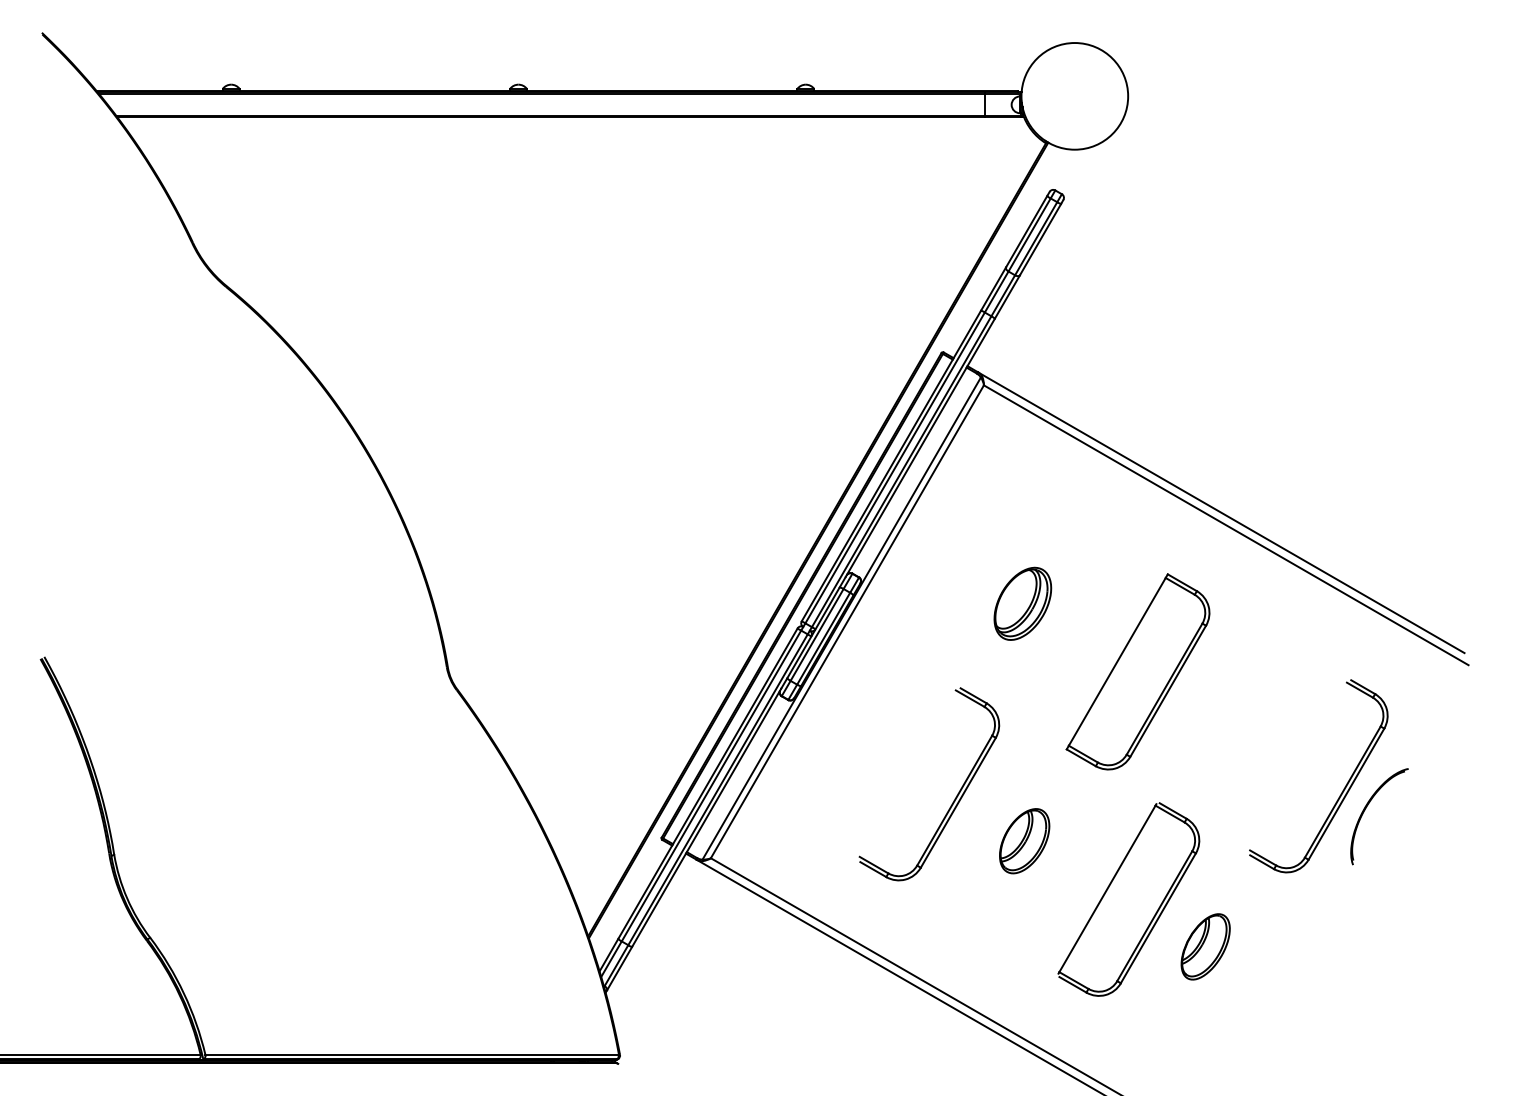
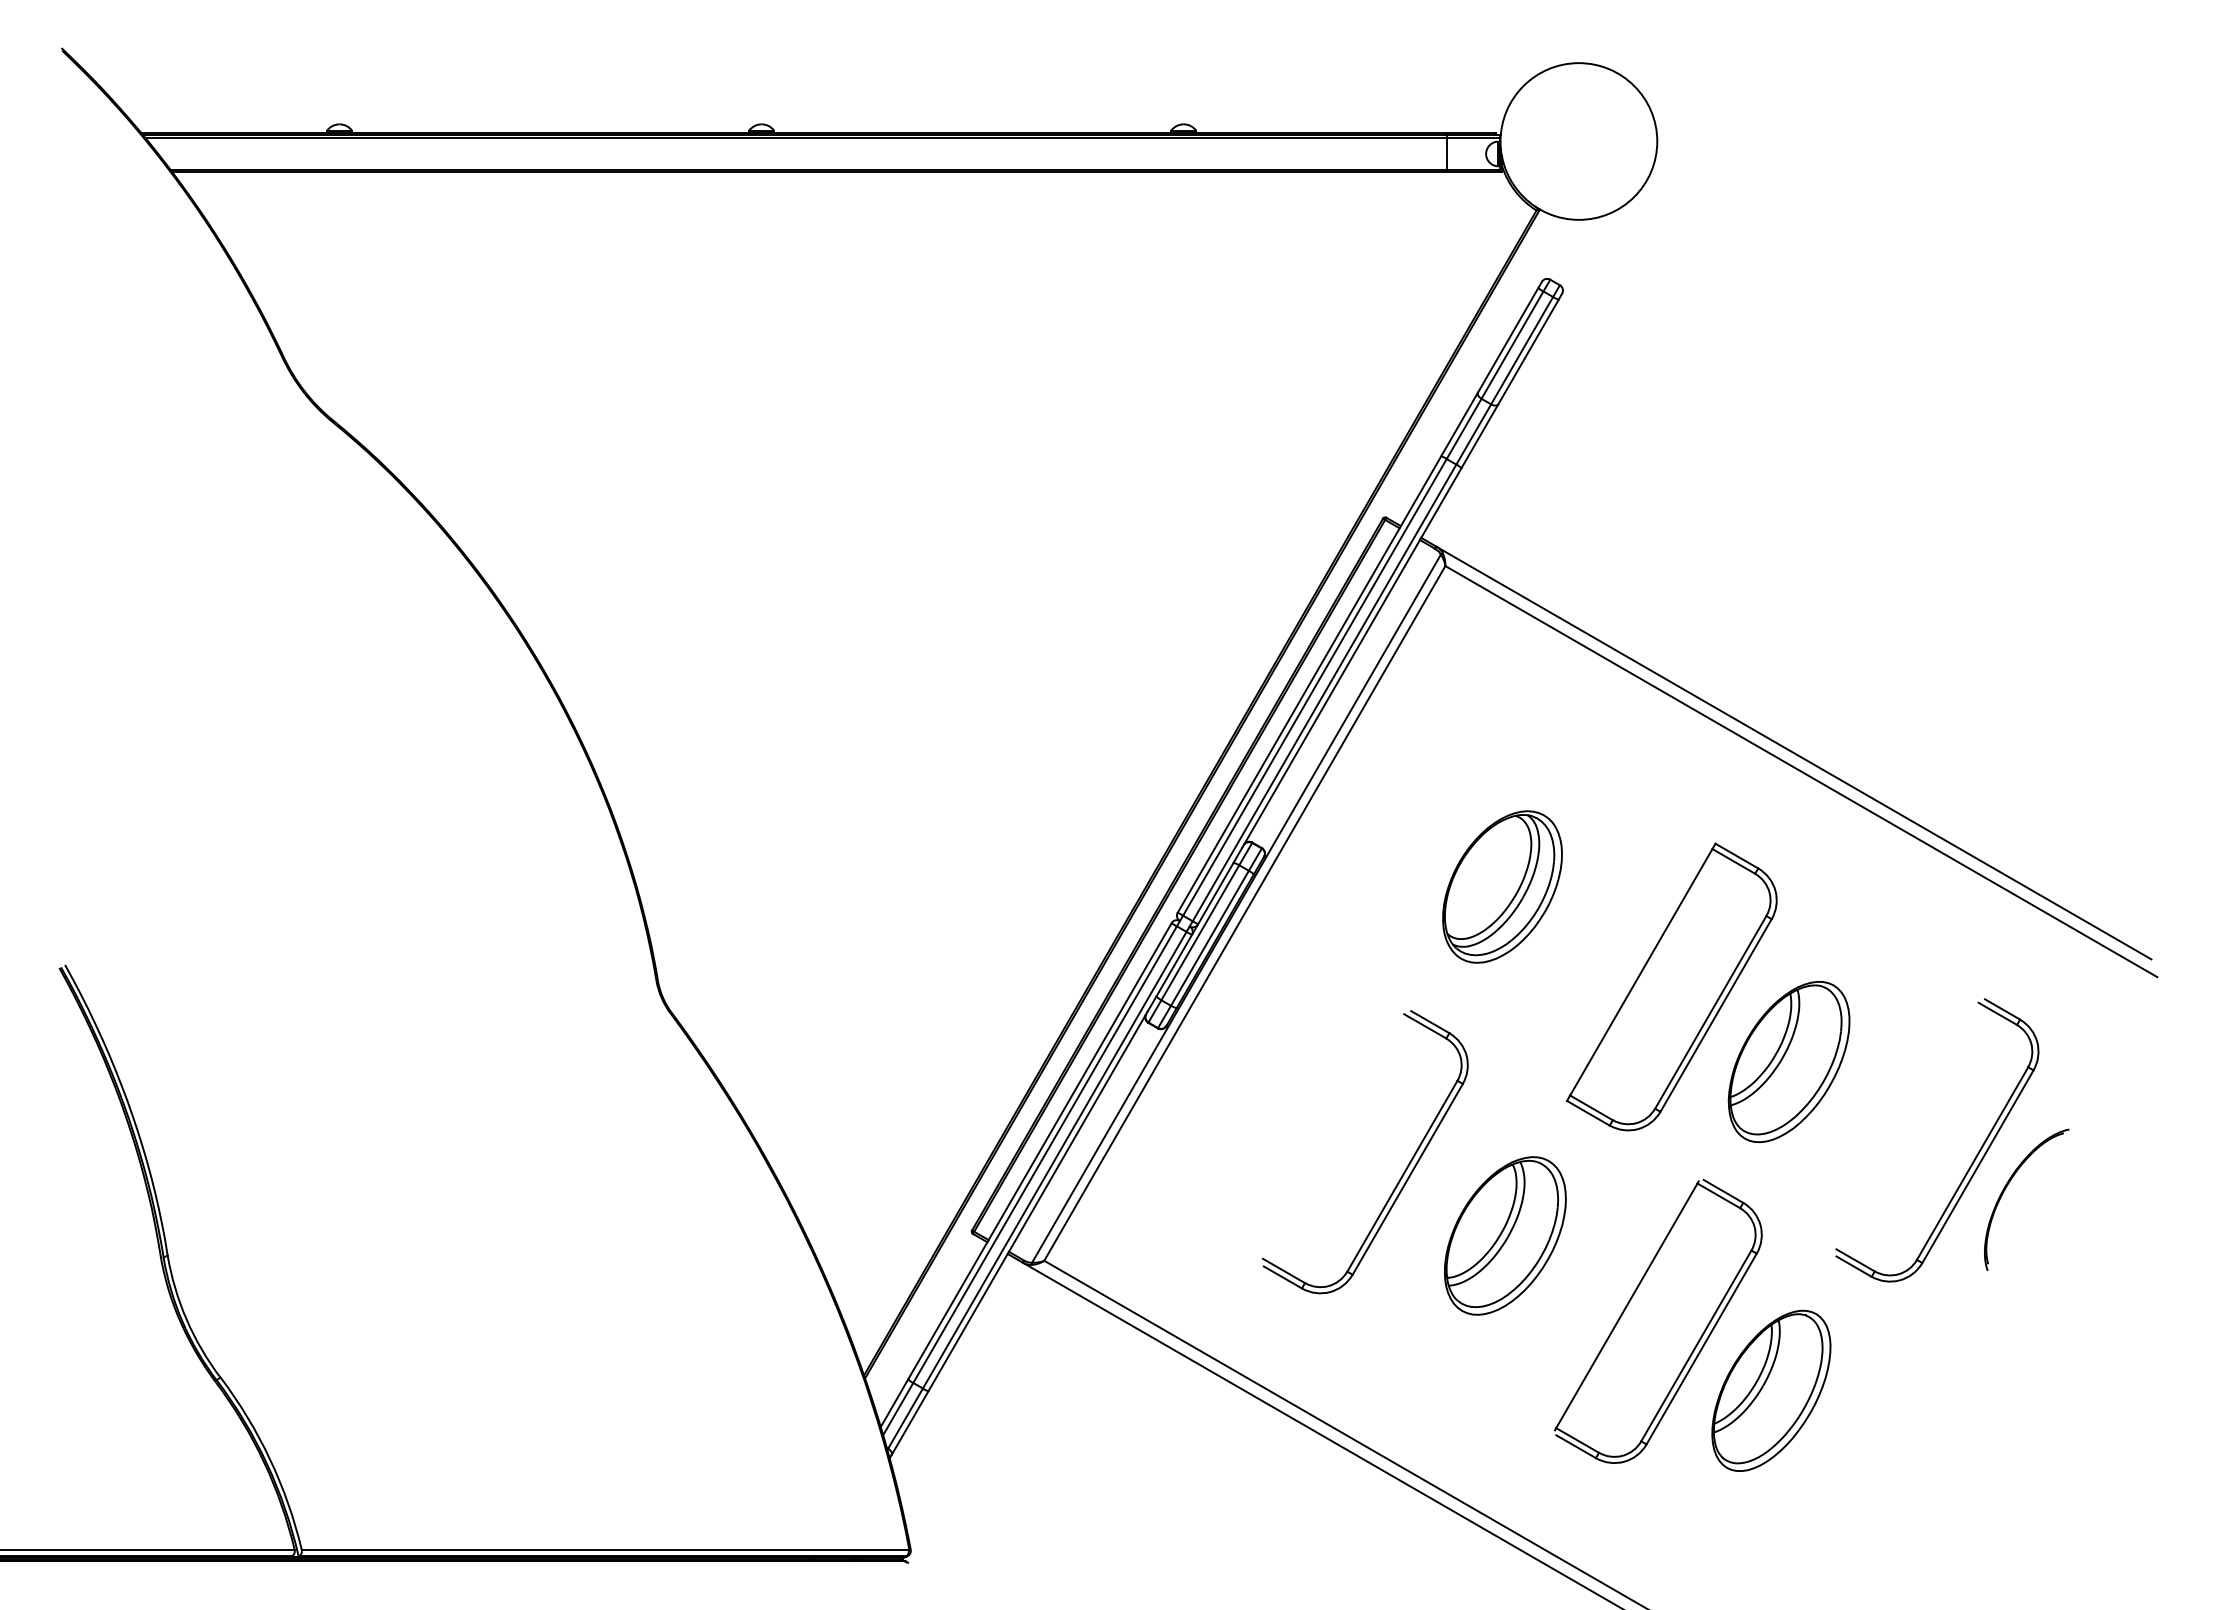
part: (1022, 603) -> (1502, 886), size x1.43
part: (1217, 722) -> (1788, 1061), added
part: (1024, 840) -> (1504, 1234), size x1.67
part: (1205, 946) -> (1770, 1390), size x1.67

